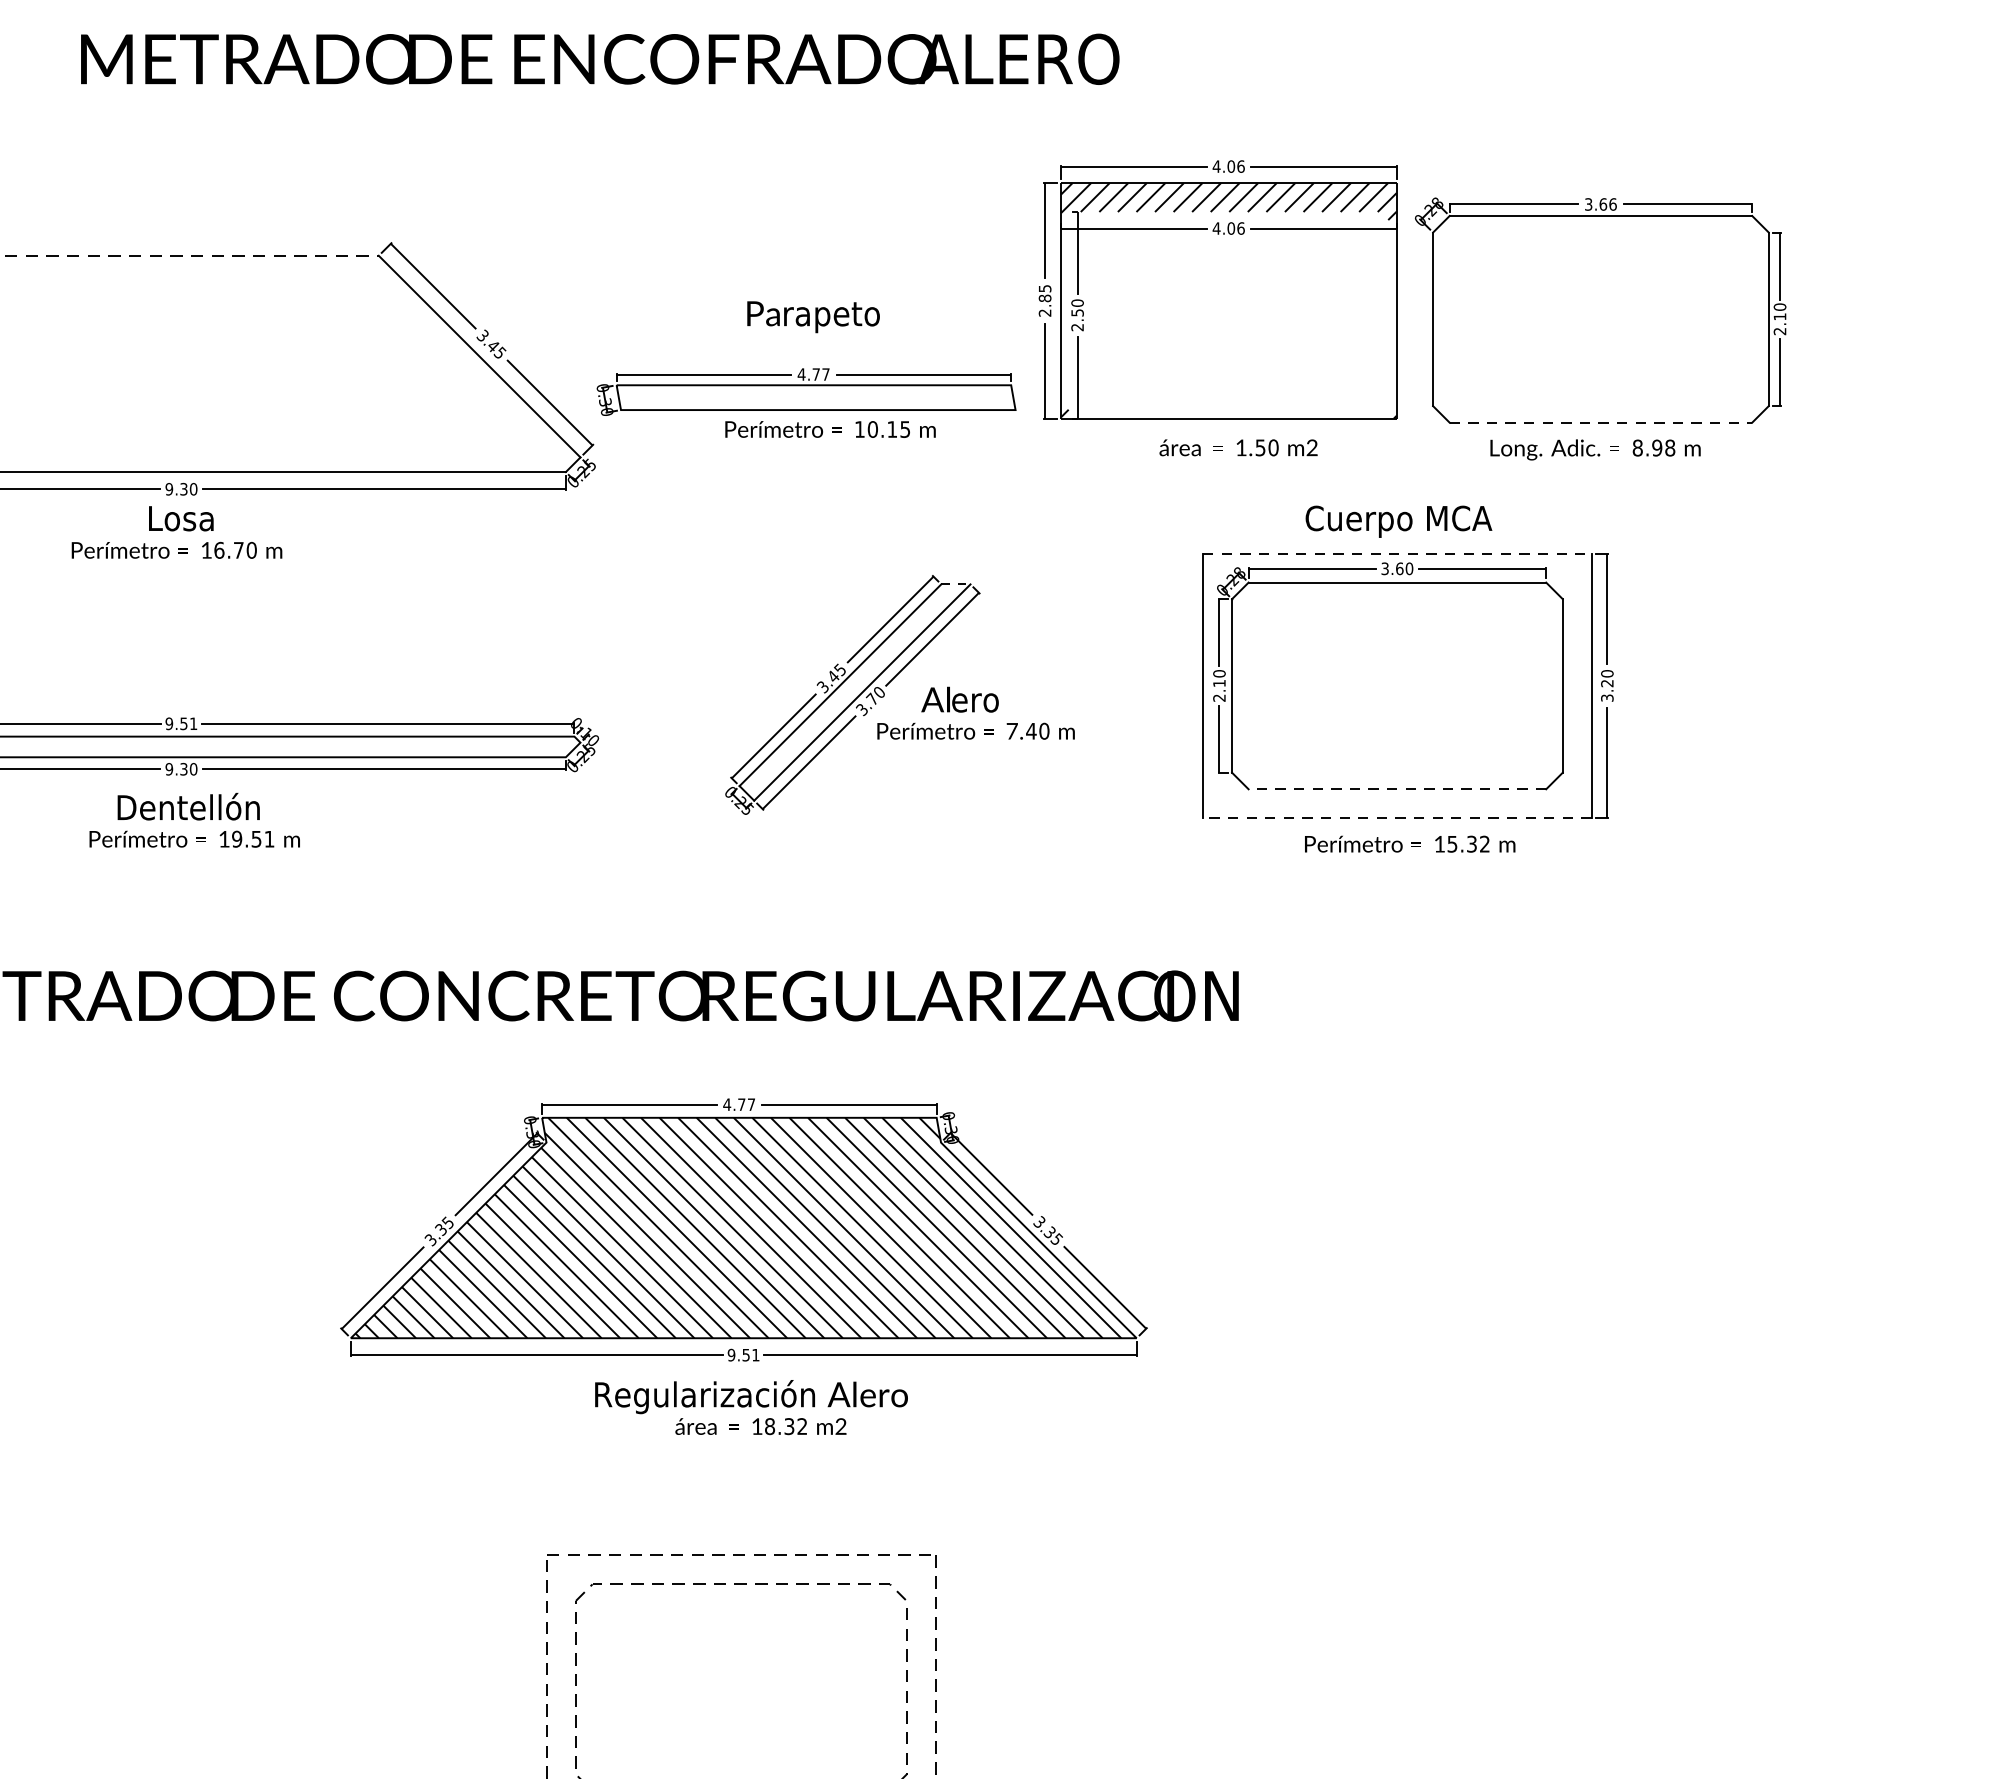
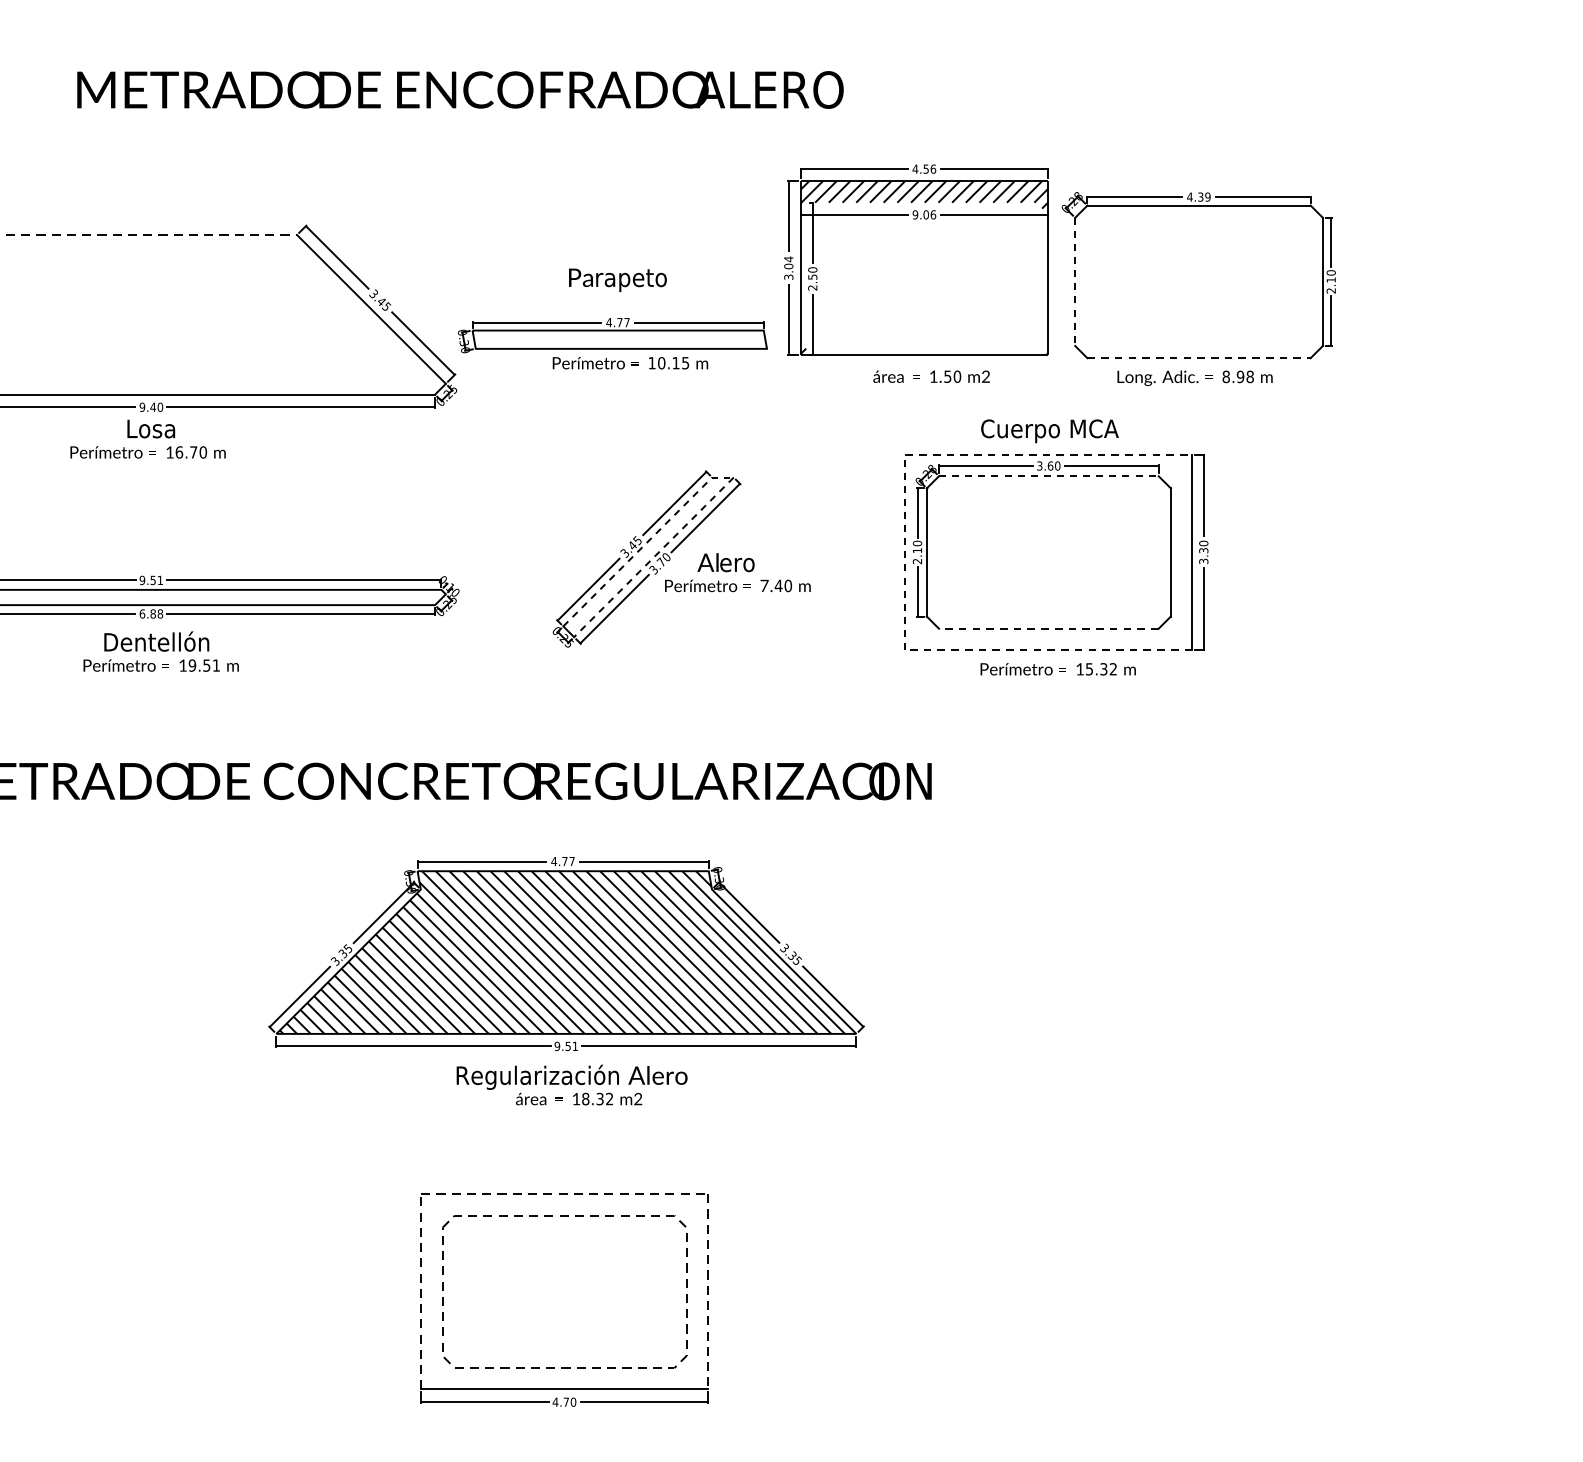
text: (1230, 165) -> (925, 168), 4.06 -> 4.56
text: (1600, 203) -> (1198, 196), 3.66 -> 4.39
text: (1216, 228) -> (915, 214), 4.06 -> 9.06
text: (1044, 299) -> (788, 267), 2.85 -> 3.04
line: (1433, 320) -> (1075, 282), solid -> dashed
text: (184, 488) -> (153, 406), 9.30 -> 9.40
line: (1396, 583) -> (1048, 476), solid -> dashed
text: (1608, 683) -> (1204, 550), 3.20 -> 3.30
line: (841, 684) -> (638, 551), solid -> dashed
line: (1203, 685) -> (905, 552), solid -> dashed
line: (861, 692) -> (653, 557), solid -> dashed
text: (181, 768) -> (151, 613), 9.30 -> 6.88

